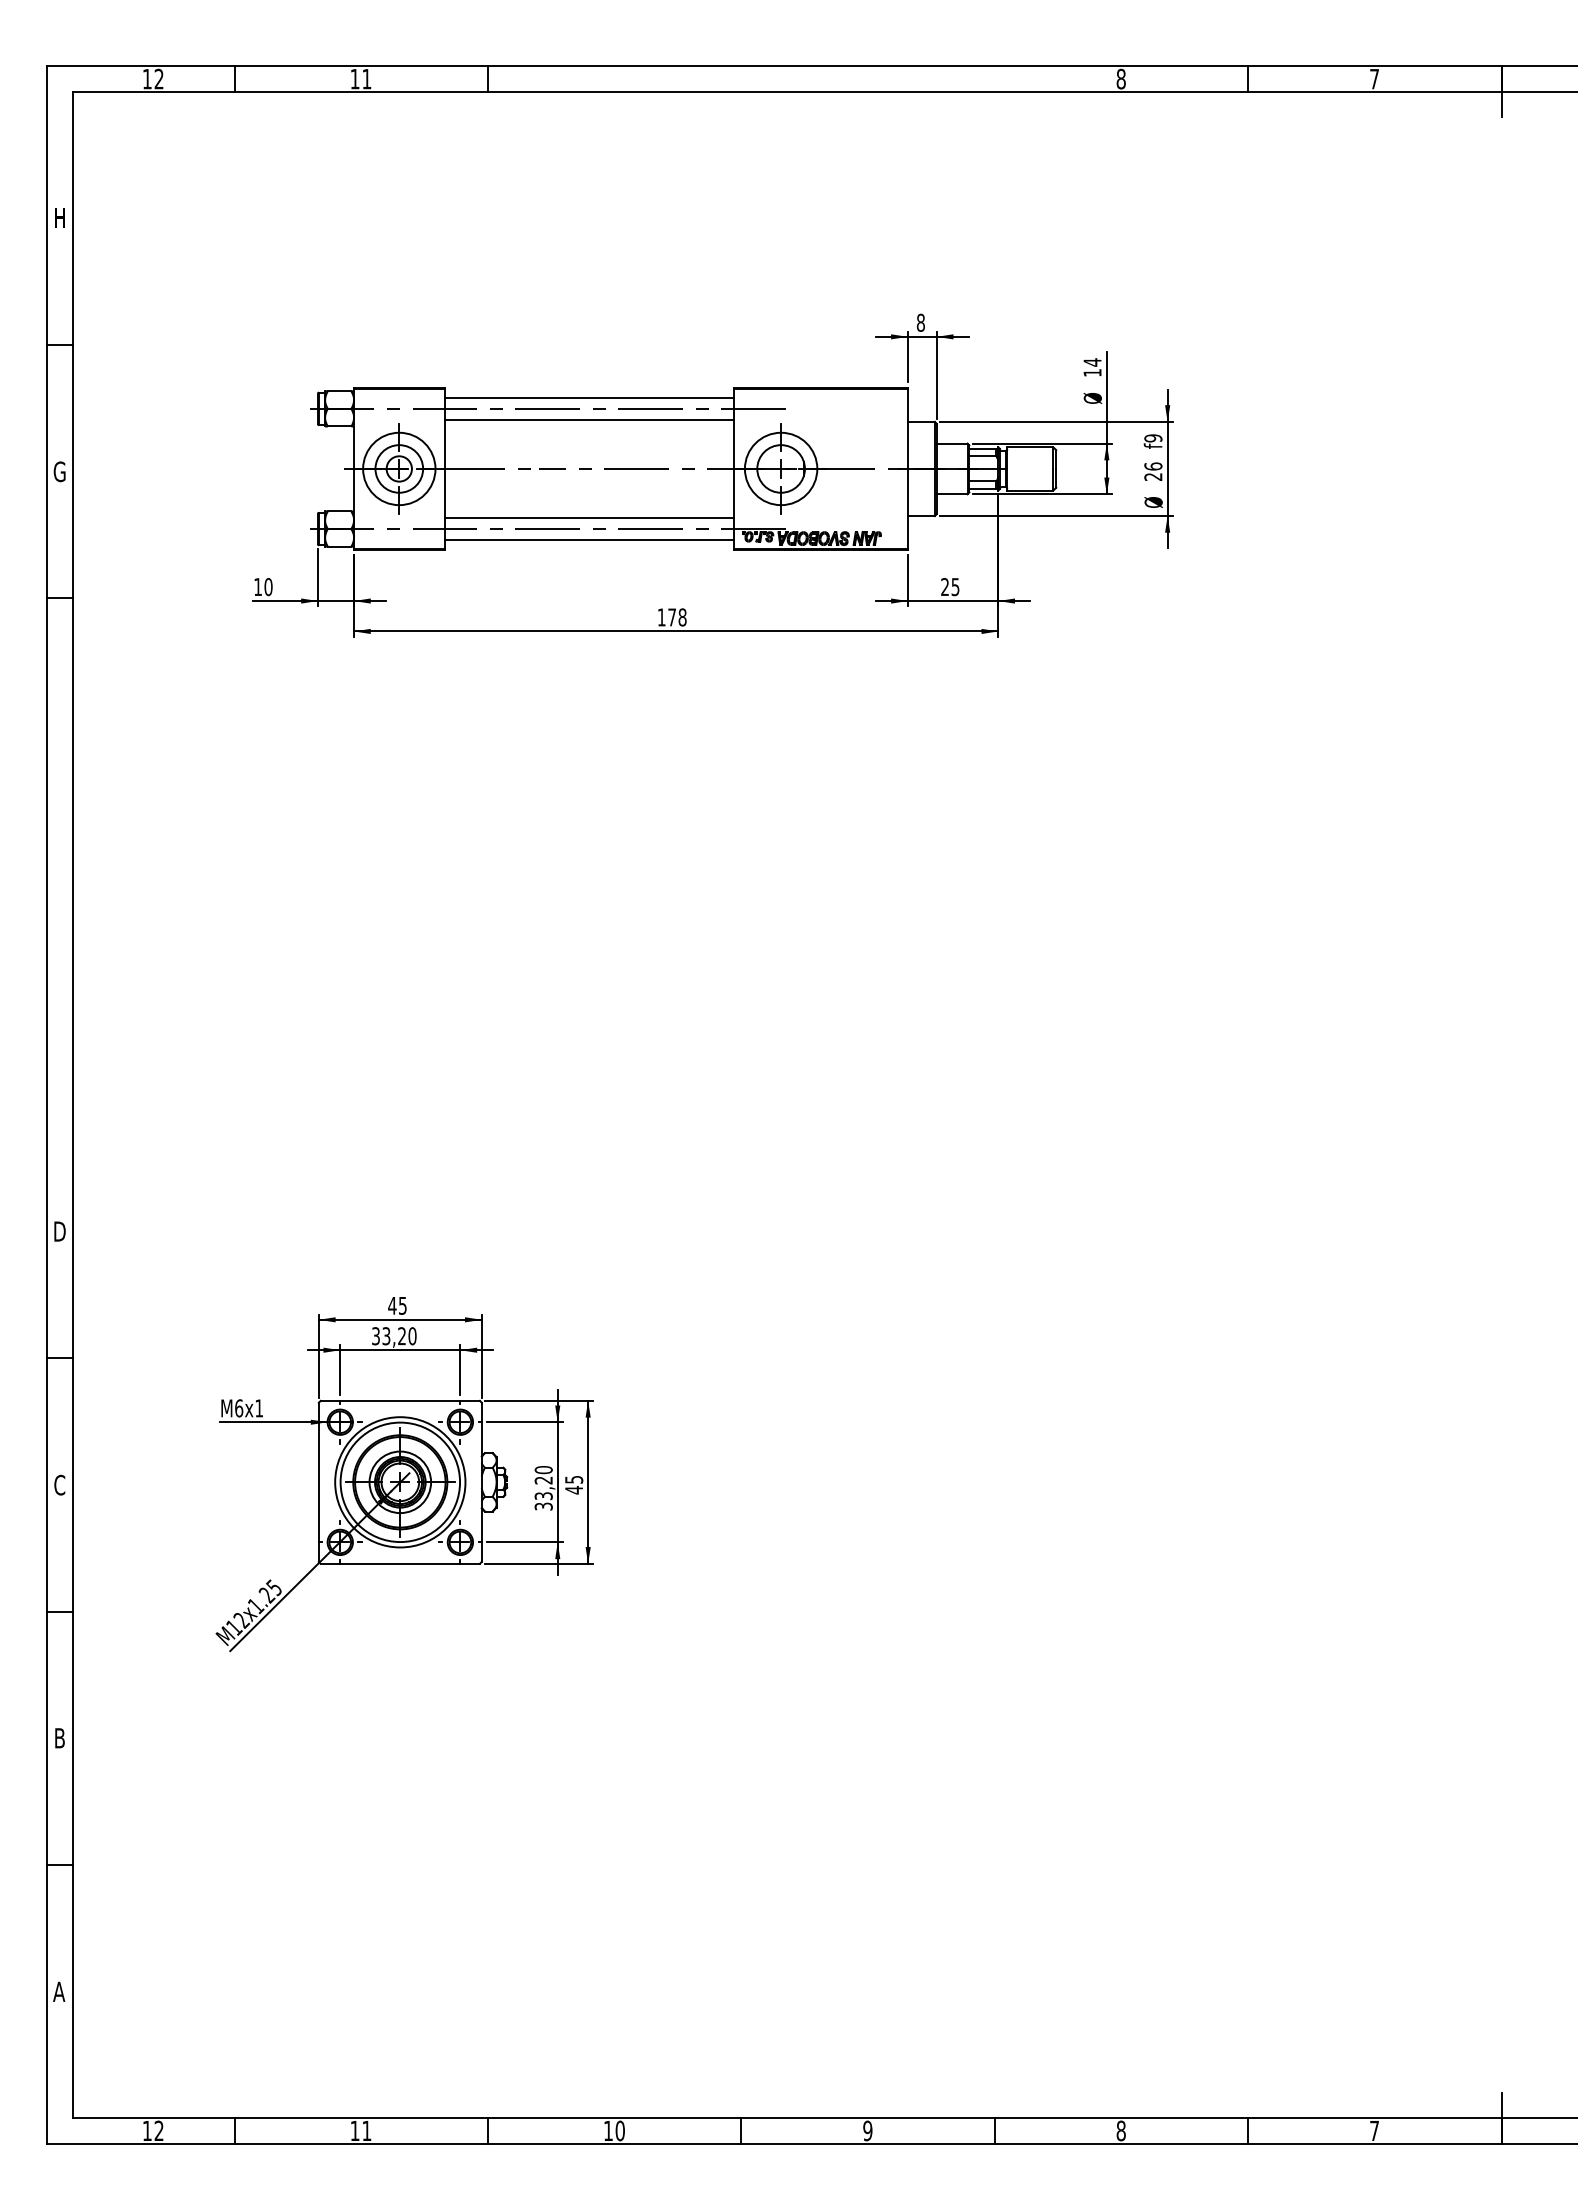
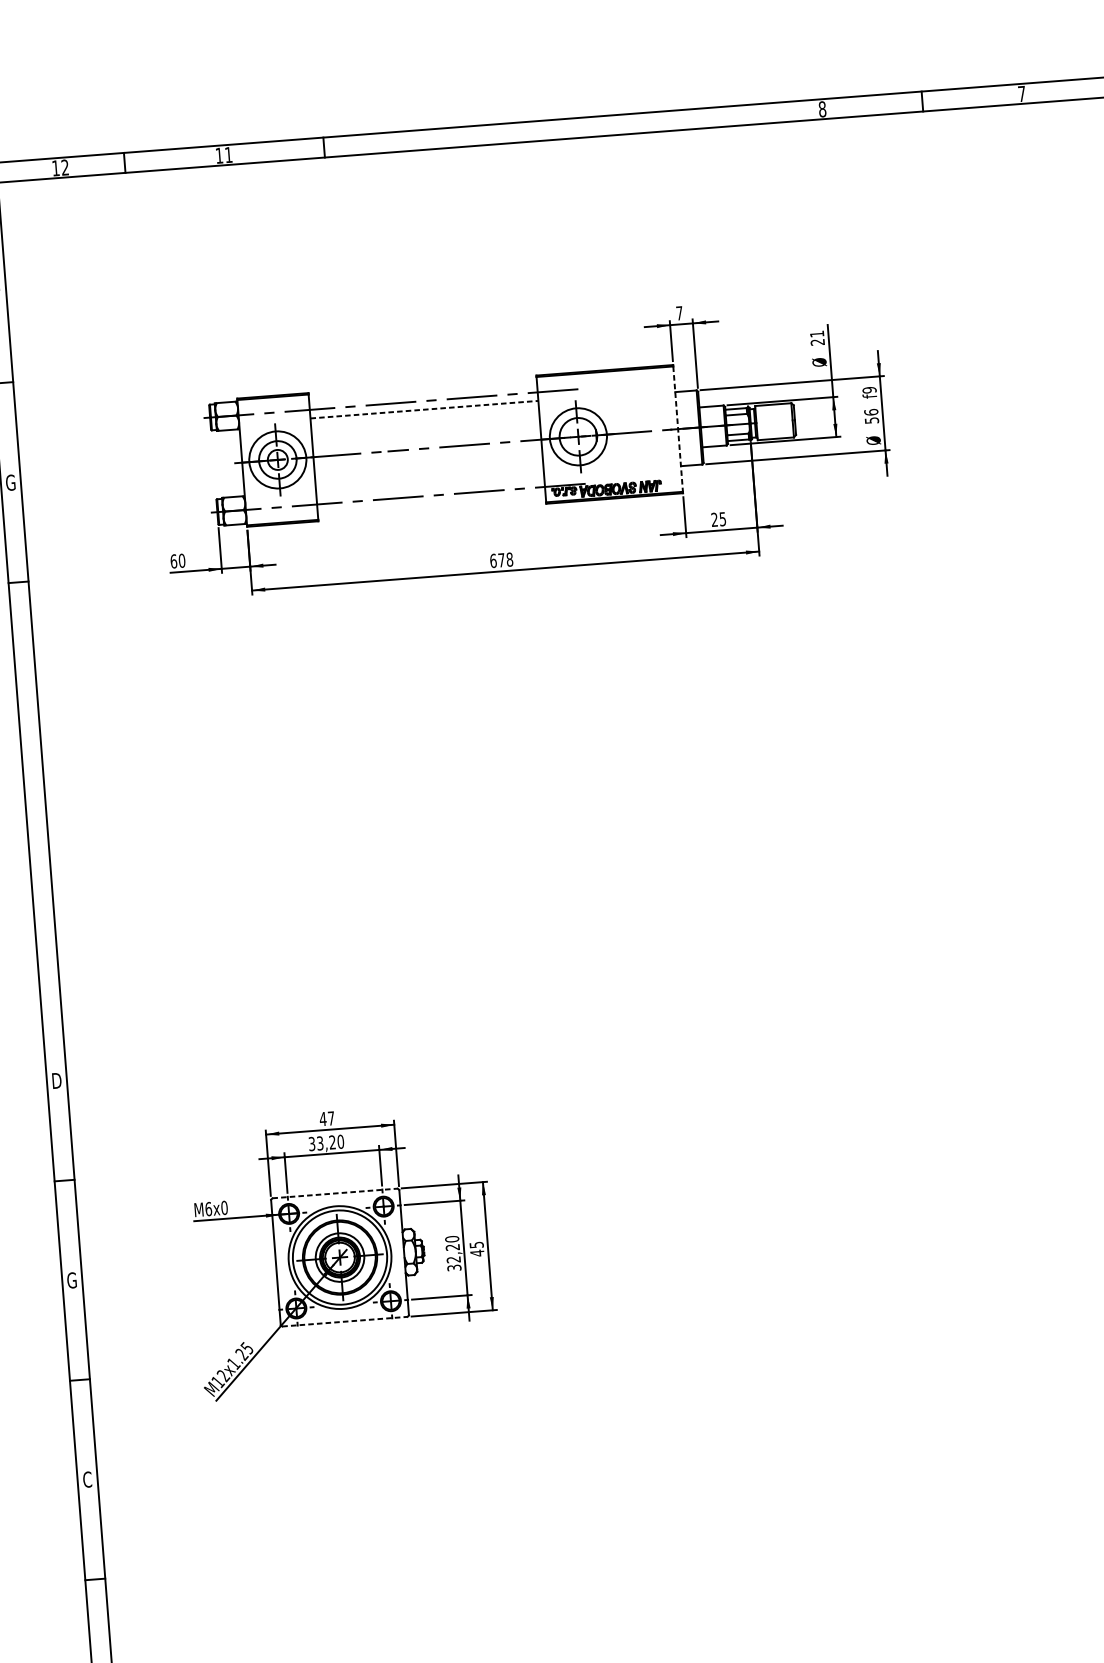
text: (920, 322) -> (679, 313), 8 -> 7
text: (1092, 367) -> (817, 338), 14 -> 21
line: (589, 398) -> (423, 392), removed
line: (589, 419) -> (424, 409), solid -> dashed
line: (907, 468) -> (677, 428), solid -> dashed
text: (1153, 476) -> (871, 420), 26 -> 56
line: (589, 518) -> (430, 487), removed
line: (589, 539) -> (431, 503), removed
text: (258, 587) -> (174, 561), 10 -> 60
text: (661, 617) -> (493, 560), 178 -> 678
text: (402, 1305) -> (331, 1118), 45 -> 47
line: (400, 1400) -> (335, 1193), solid -> dashed
text: (259, 1408) -> (224, 1207), M6x1 -> M6x0
text: (59, 1485) -> (71, 1280), C -> G
text: (543, 1495) -> (453, 1259), 33,20 -> 32,20
line: (400, 1563) -> (345, 1321), solid -> dashed
text: (59, 1738) -> (87, 1479), B -> C

